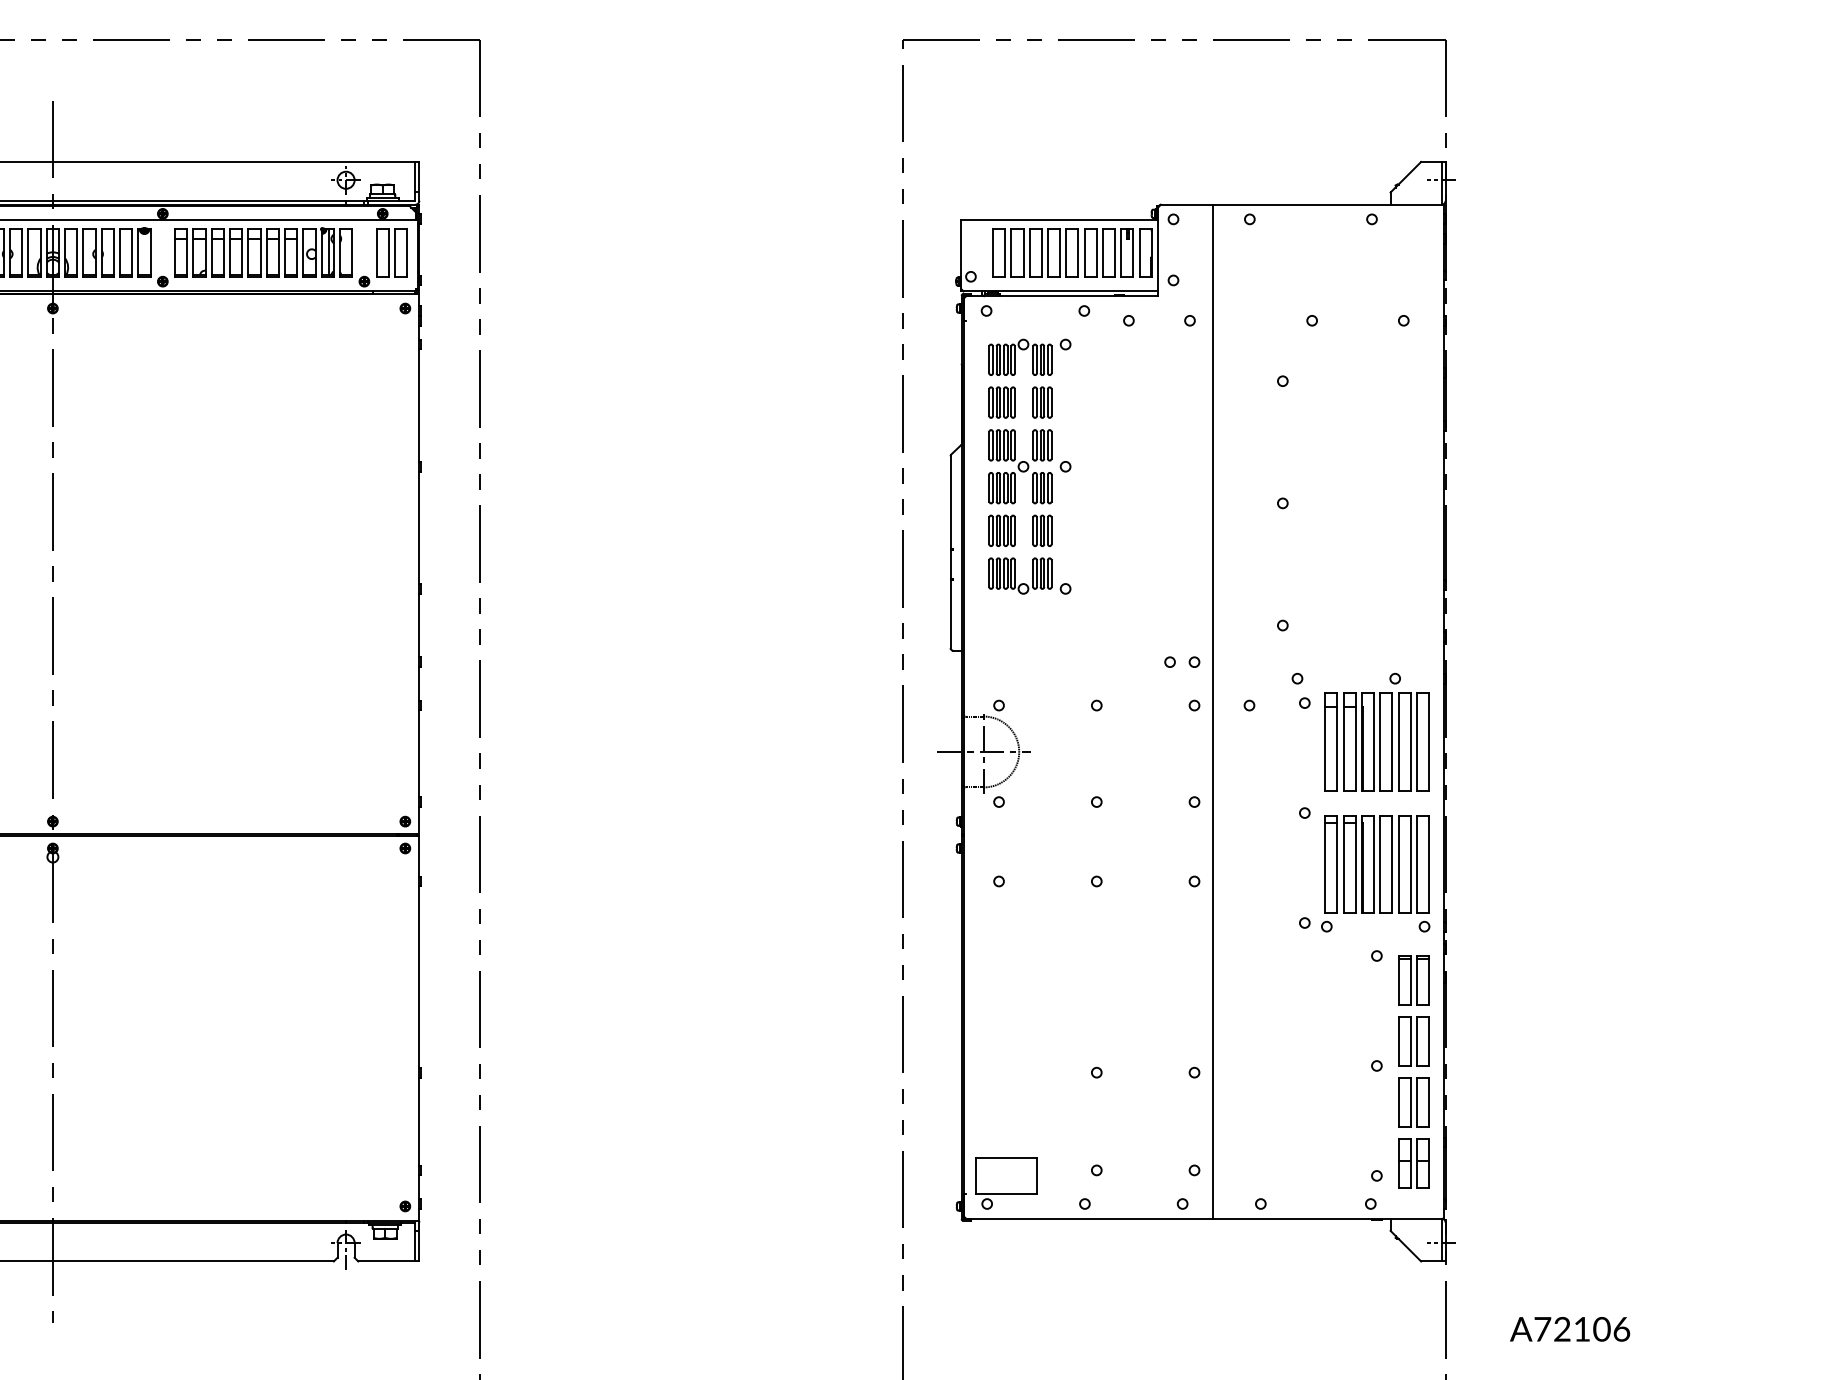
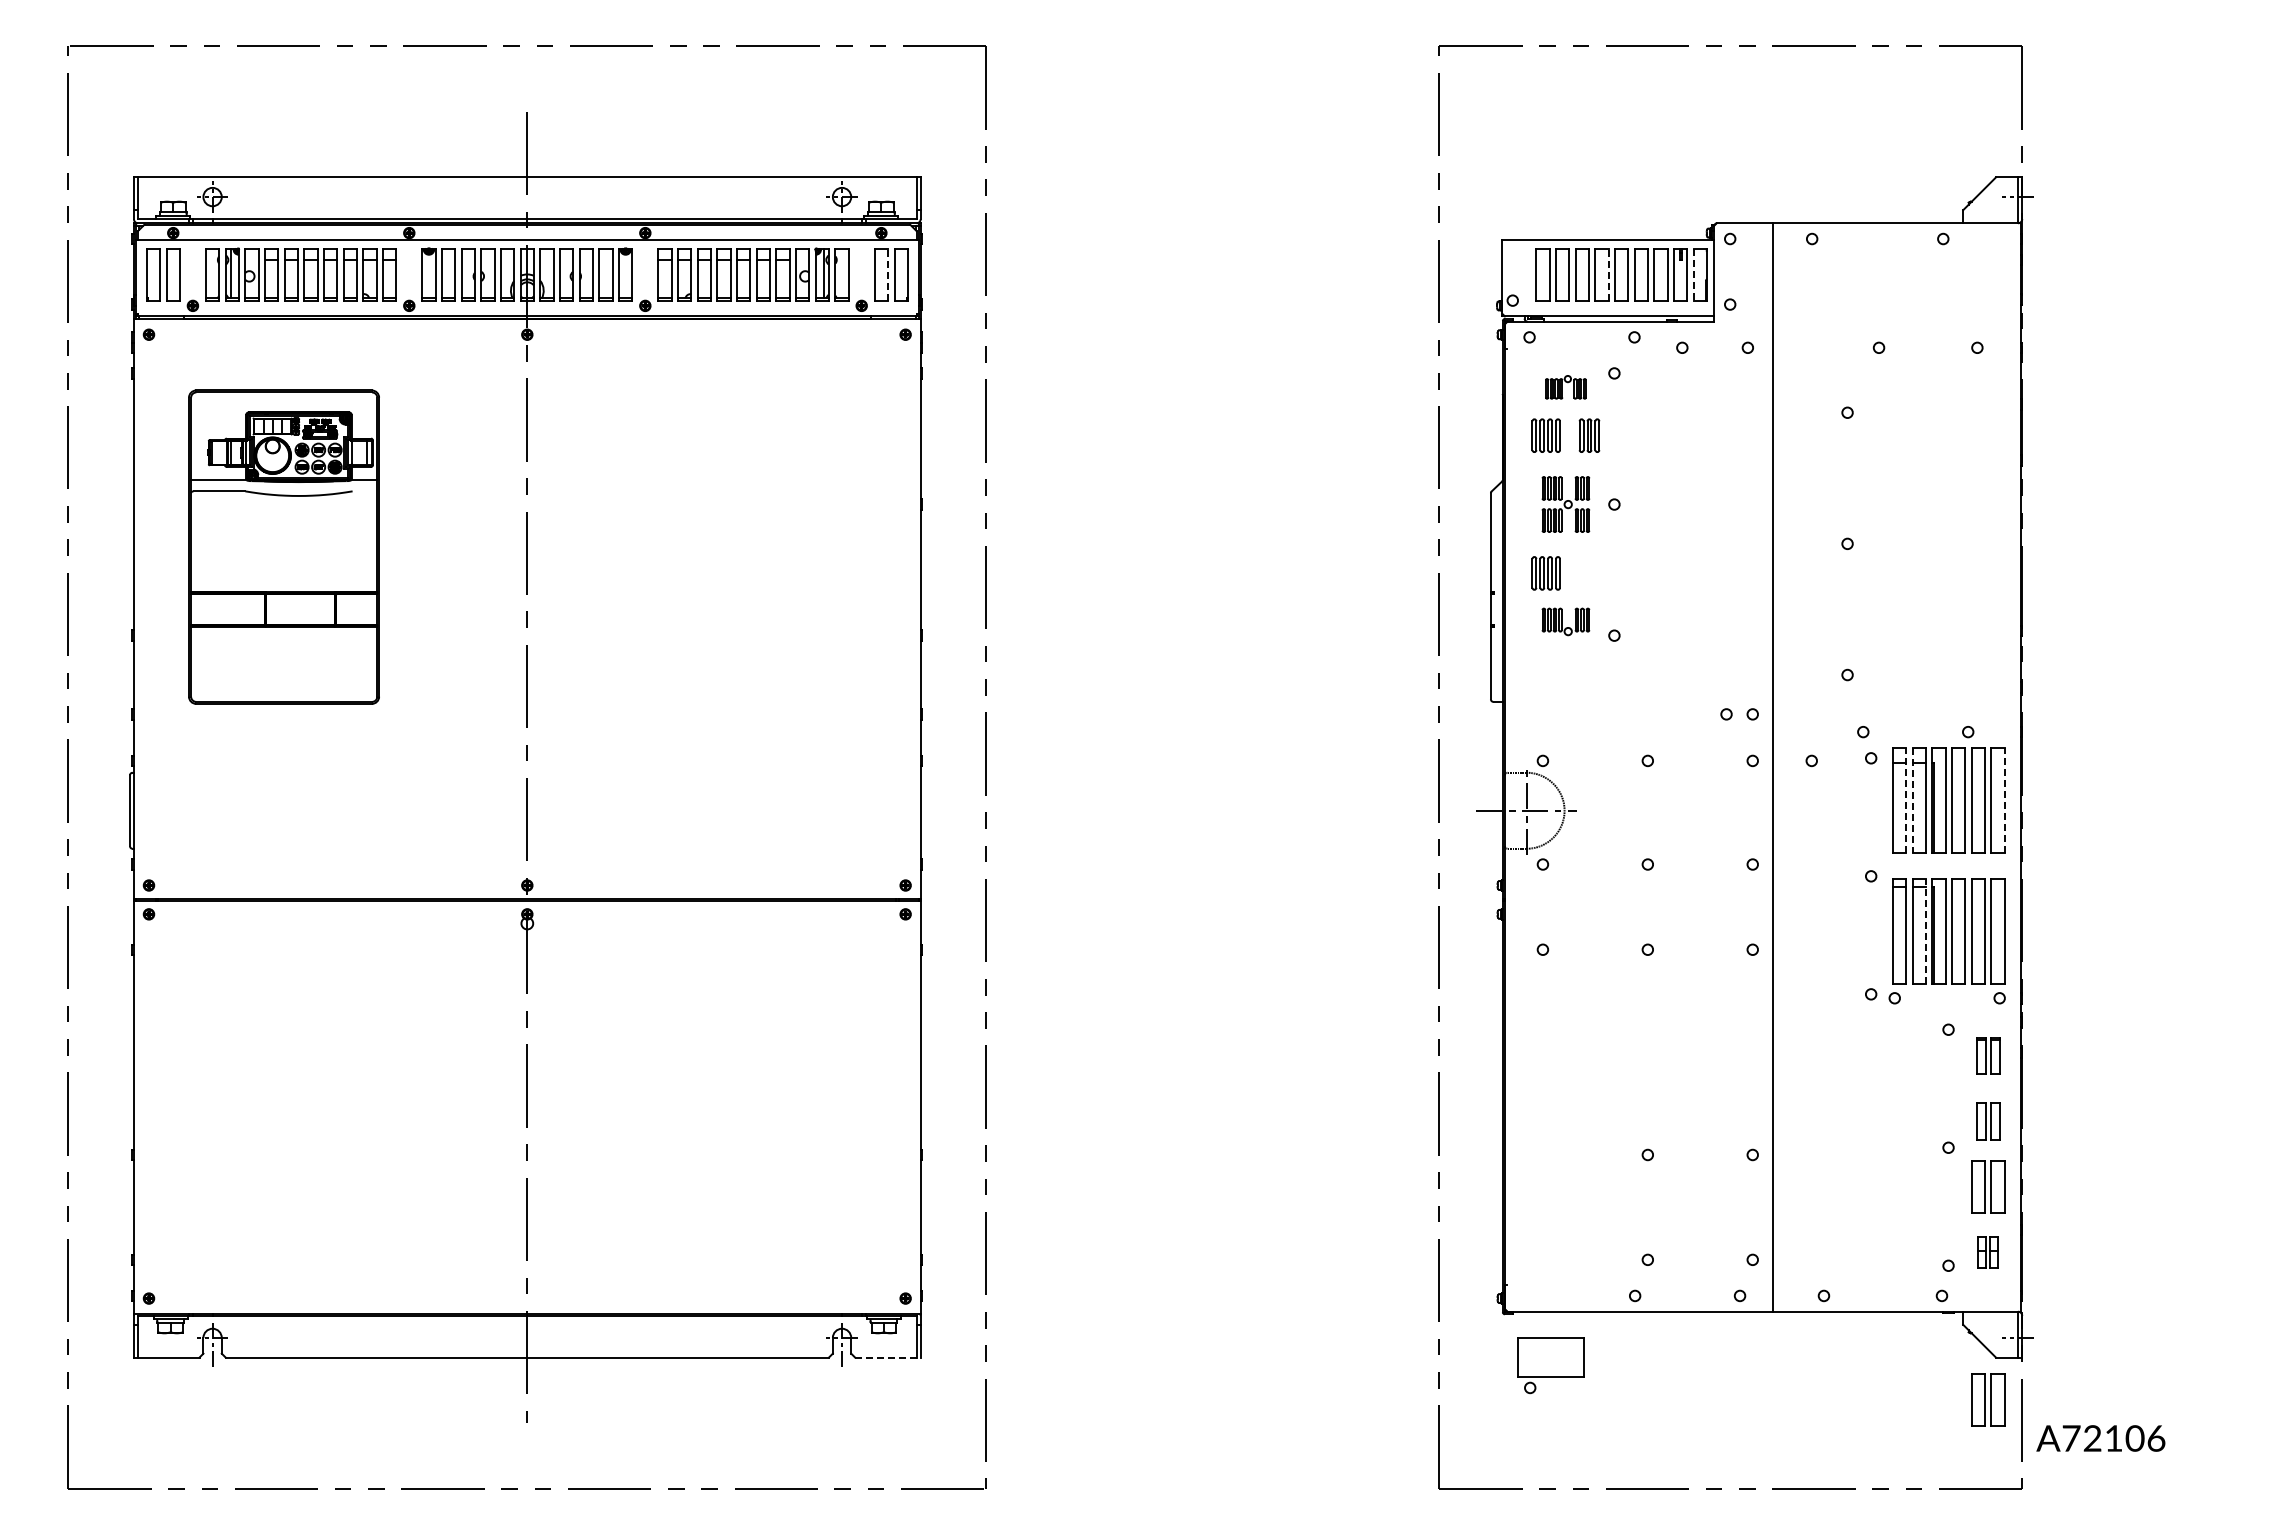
line: (388, 252) -> (887, 274), solid -> dashed
line: (1060, 252) -> (1608, 274), solid -> dashed
line: (1139, 253) -> (1693, 275), solid -> dashed
part: (1020, 357) -> (1565, 387), size x0.6
part: (1020, 466) -> (1565, 504), size x0.7
part: (1042, 530) -> (1589, 573), removed
part: (1020, 575) -> (1565, 621), size x0.7
line: (1337, 741) -> (1906, 799), solid -> dashed
line: (1429, 741) -> (2004, 799), solid -> dashed
line: (1343, 742) -> (1912, 800), solid -> dashed
line: (1355, 863) -> (1925, 930), solid -> dashed
part: (1414, 979) -> (1988, 1055), size x0.7
part: (1414, 1041) -> (1988, 1121), size x0.7
part: (1414, 1163) -> (1988, 1252), size x0.6
part: (1006, 1183) -> (1550, 1365), moved
line: (388, 1261) -> (887, 1357), solid -> dashed
part: (1414, 1300) -> (1988, 1399), added
text: (1569, 1329) -> (2100, 1438), moved

